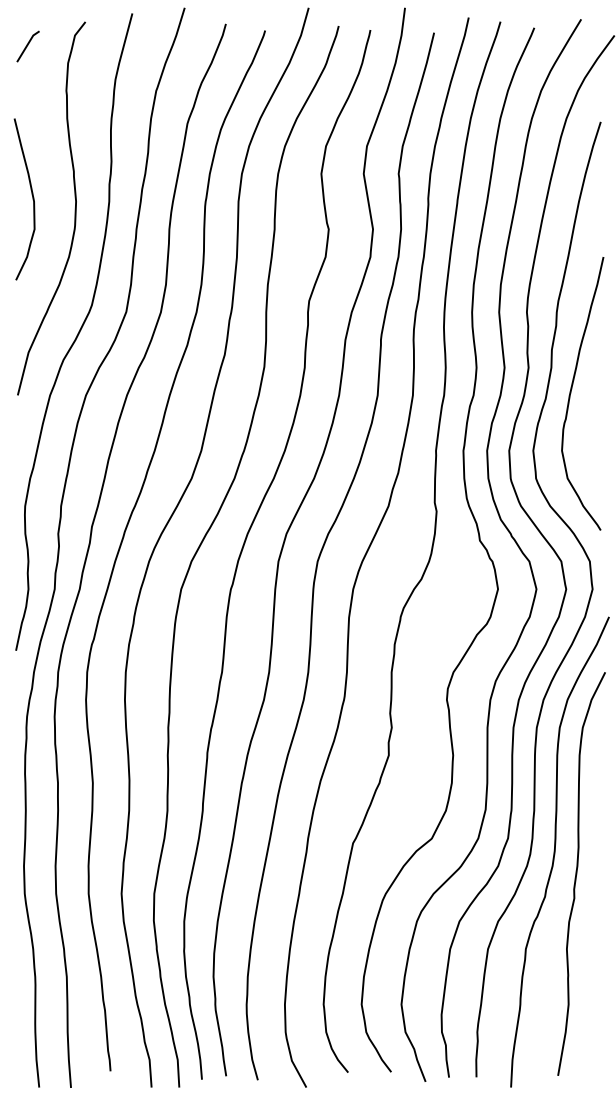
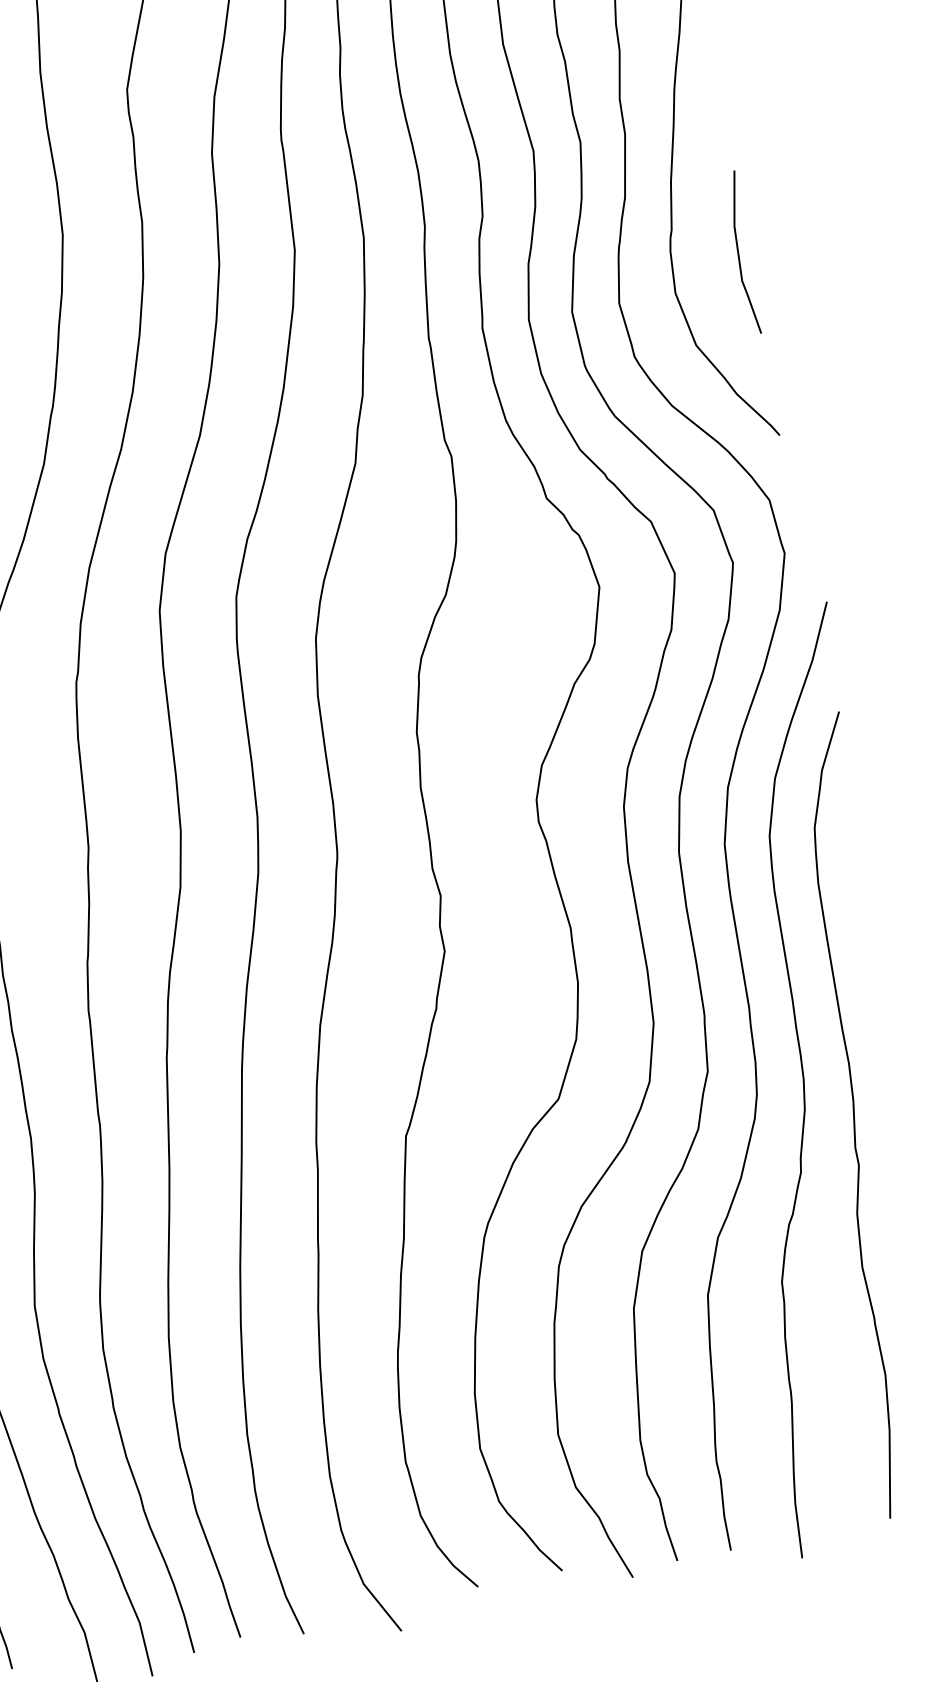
line: (597, 436) -> (739, 252), added

